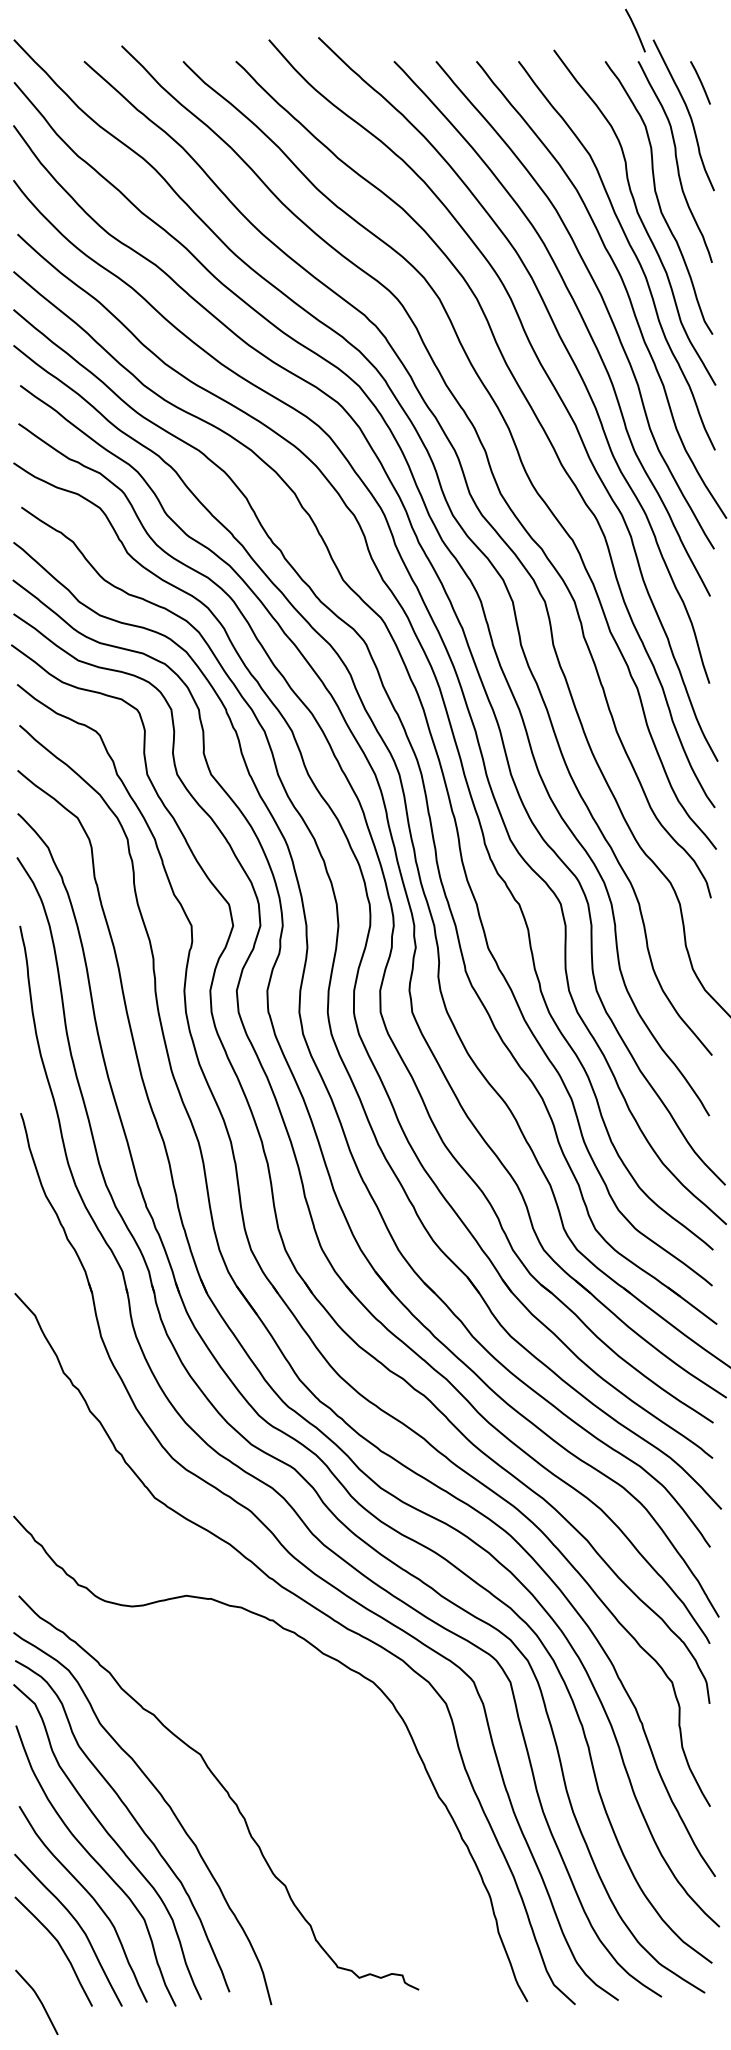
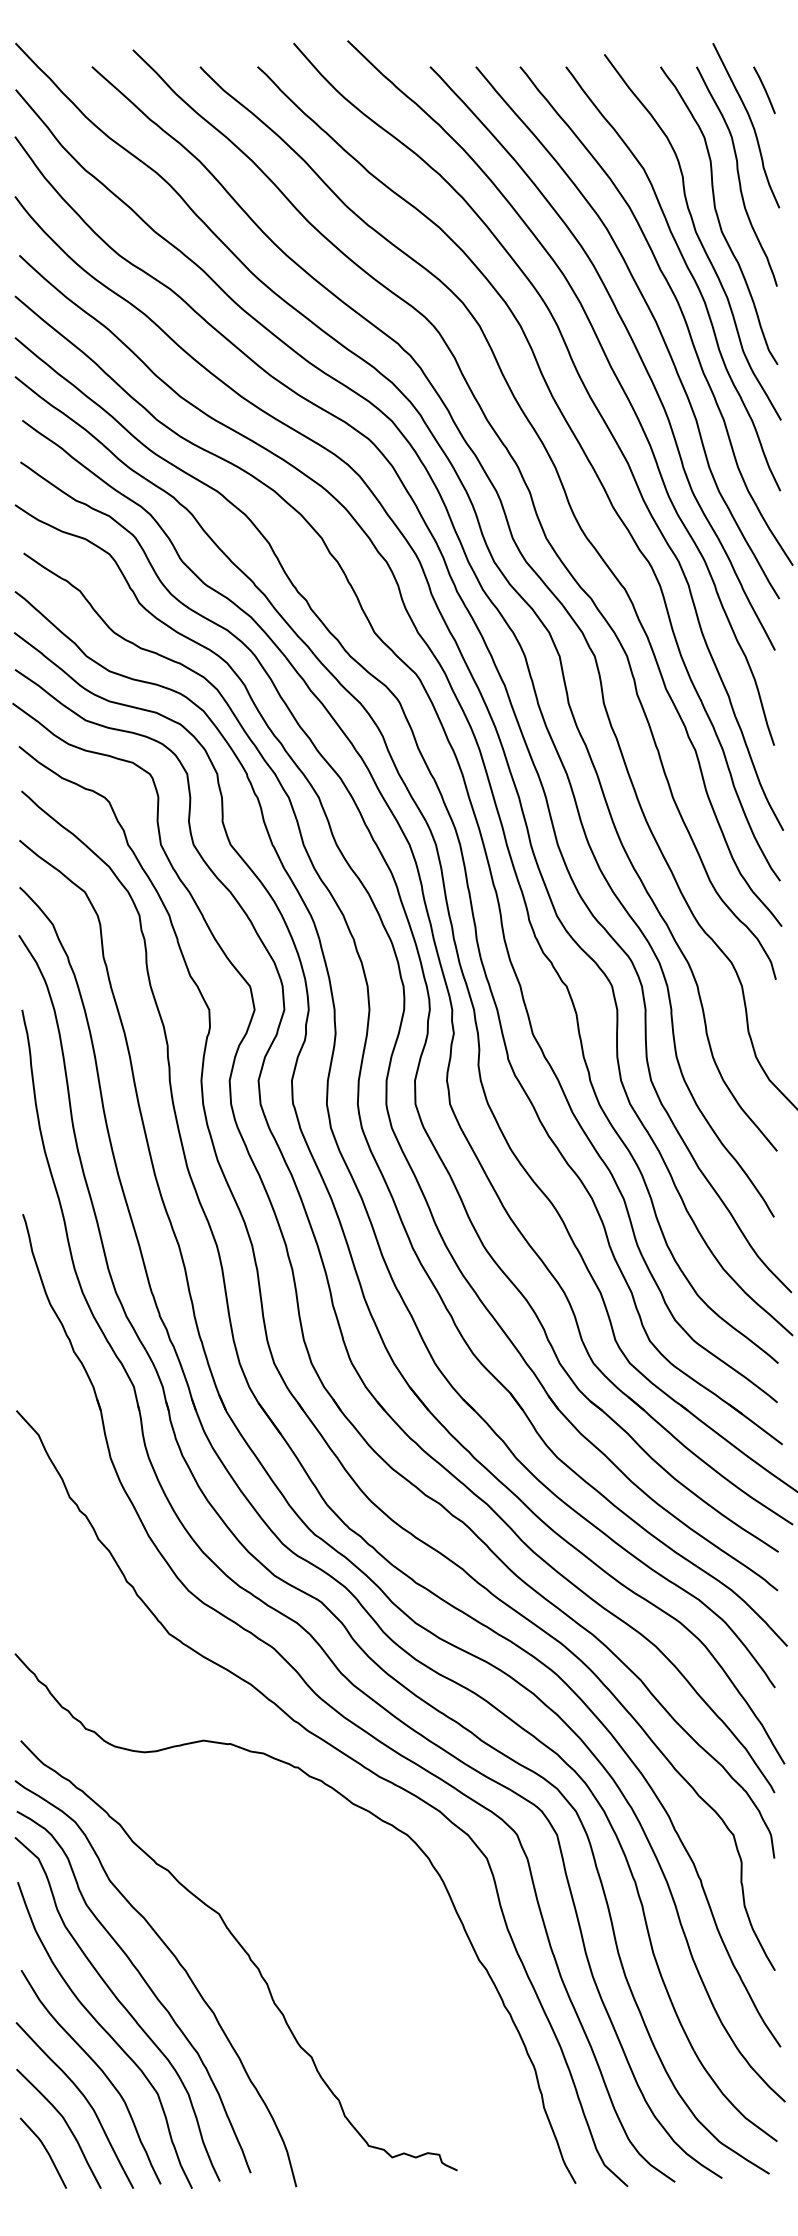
line: (635, 30) -> (693, 33), removed
line: (38, 1999) -> (45, 2150), moved

